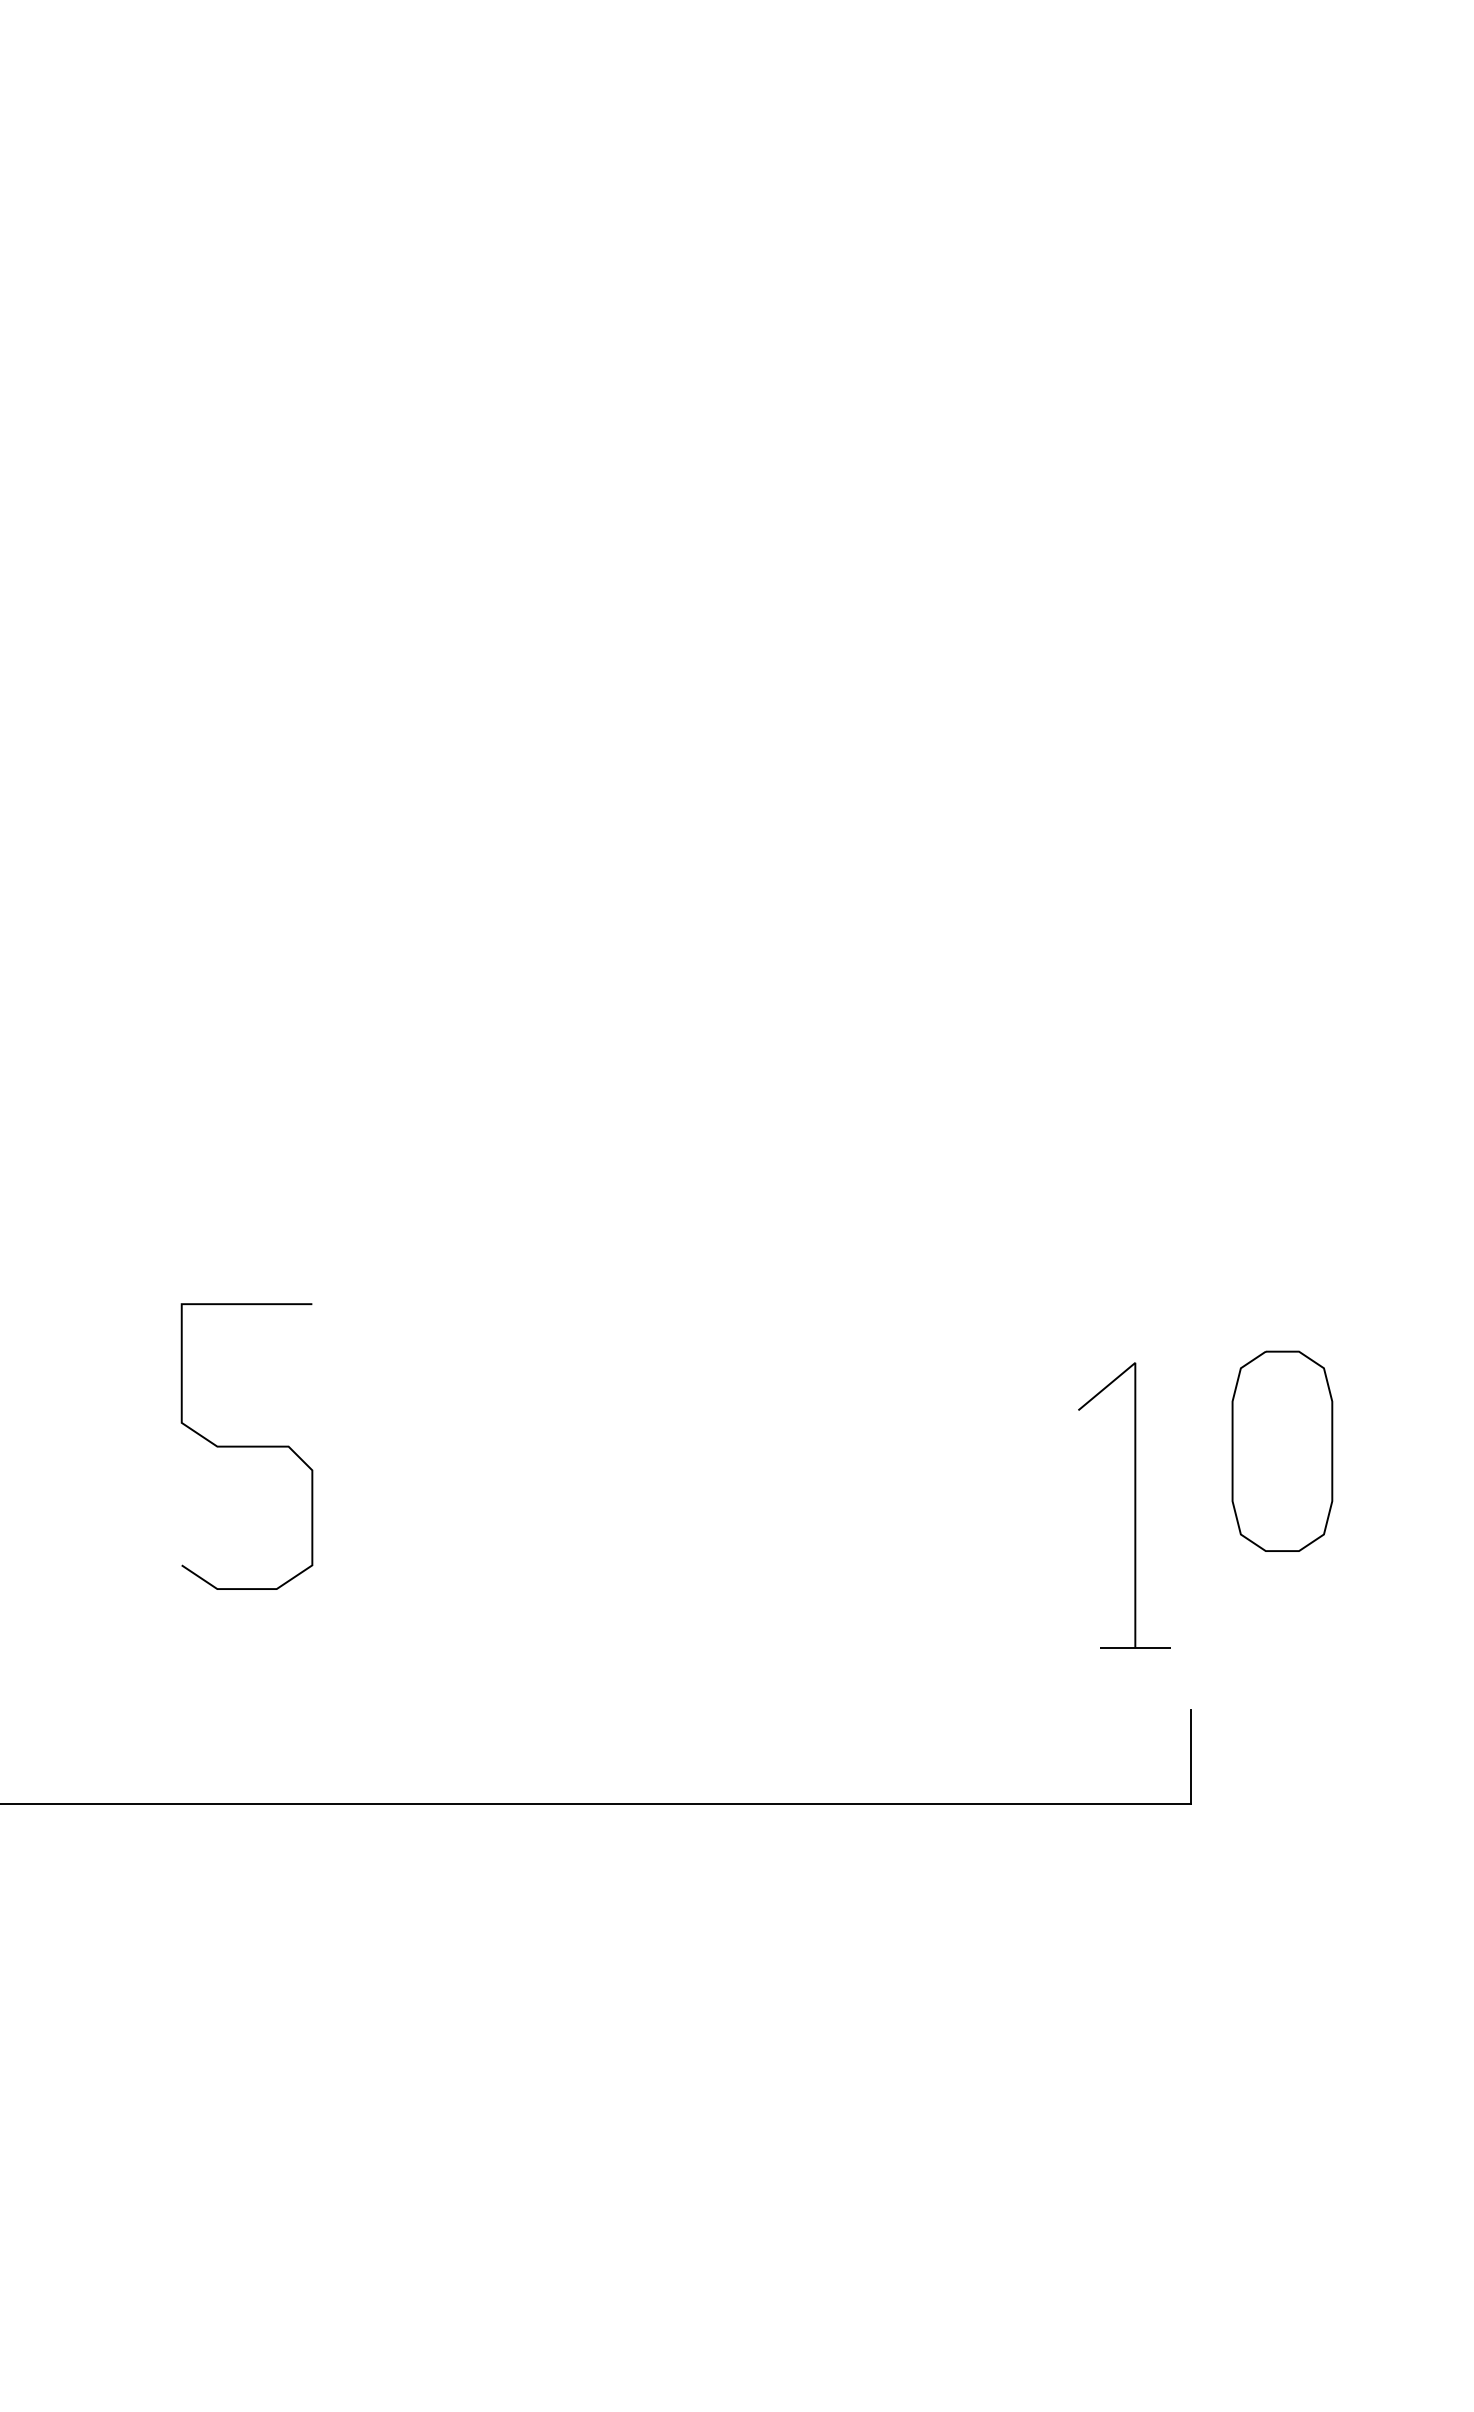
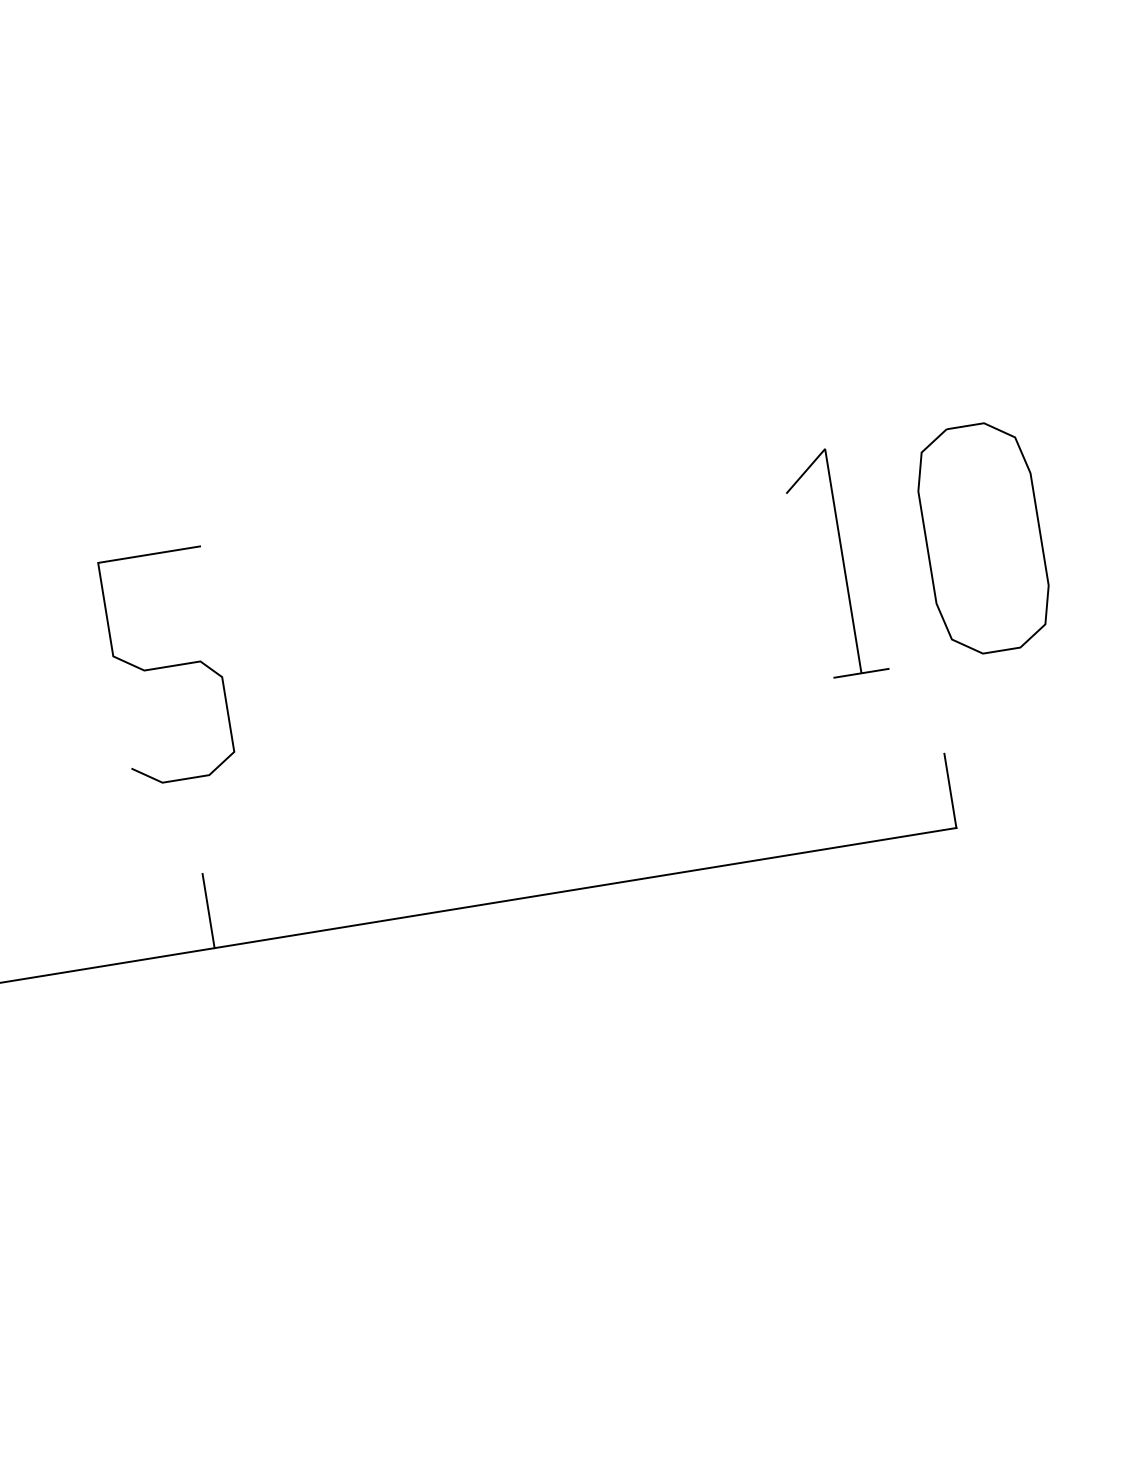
part: (1282, 1451) -> (983, 538), size x1.43
part: (1134, 1505) -> (842, 561), moved
line: (248, 1757) -> (208, 911), added

